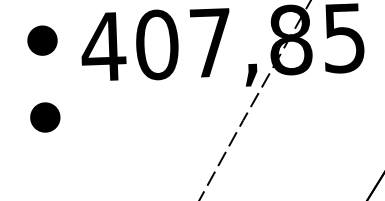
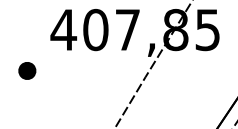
part: (42, 39) -> (27, 24), removed

